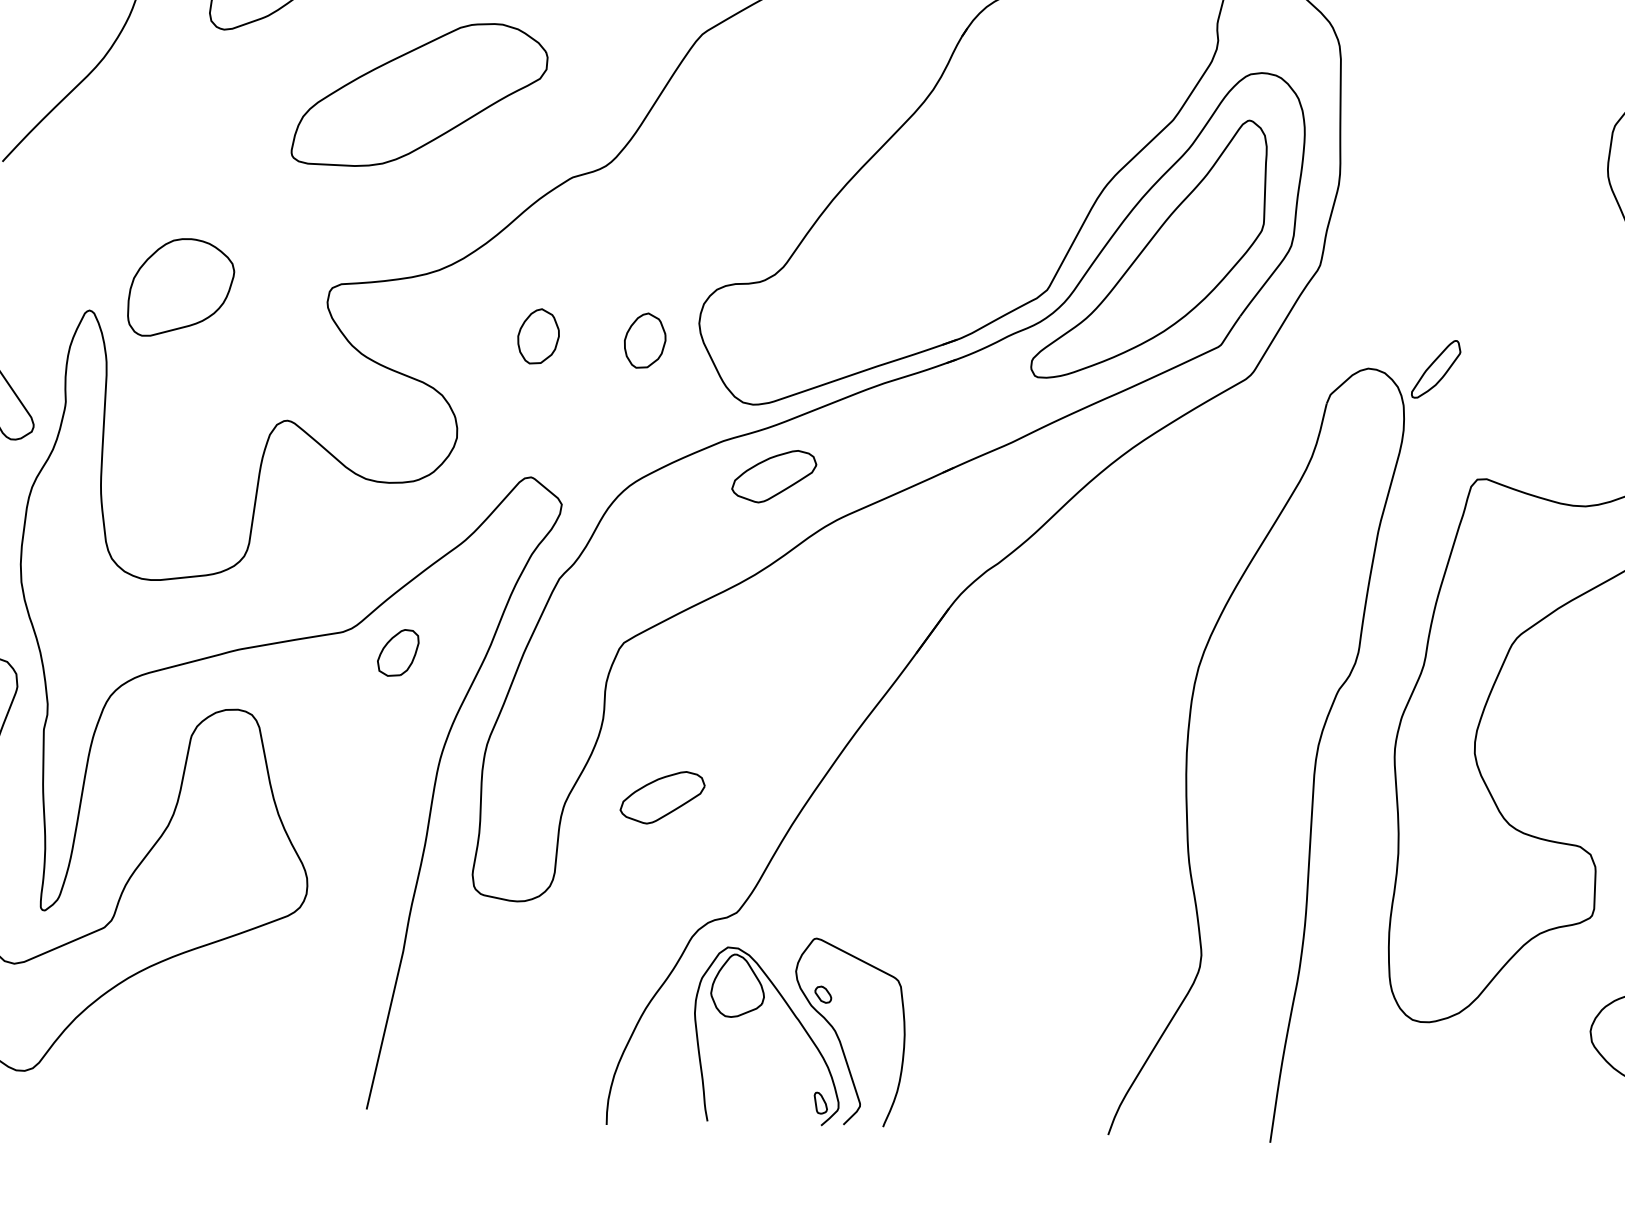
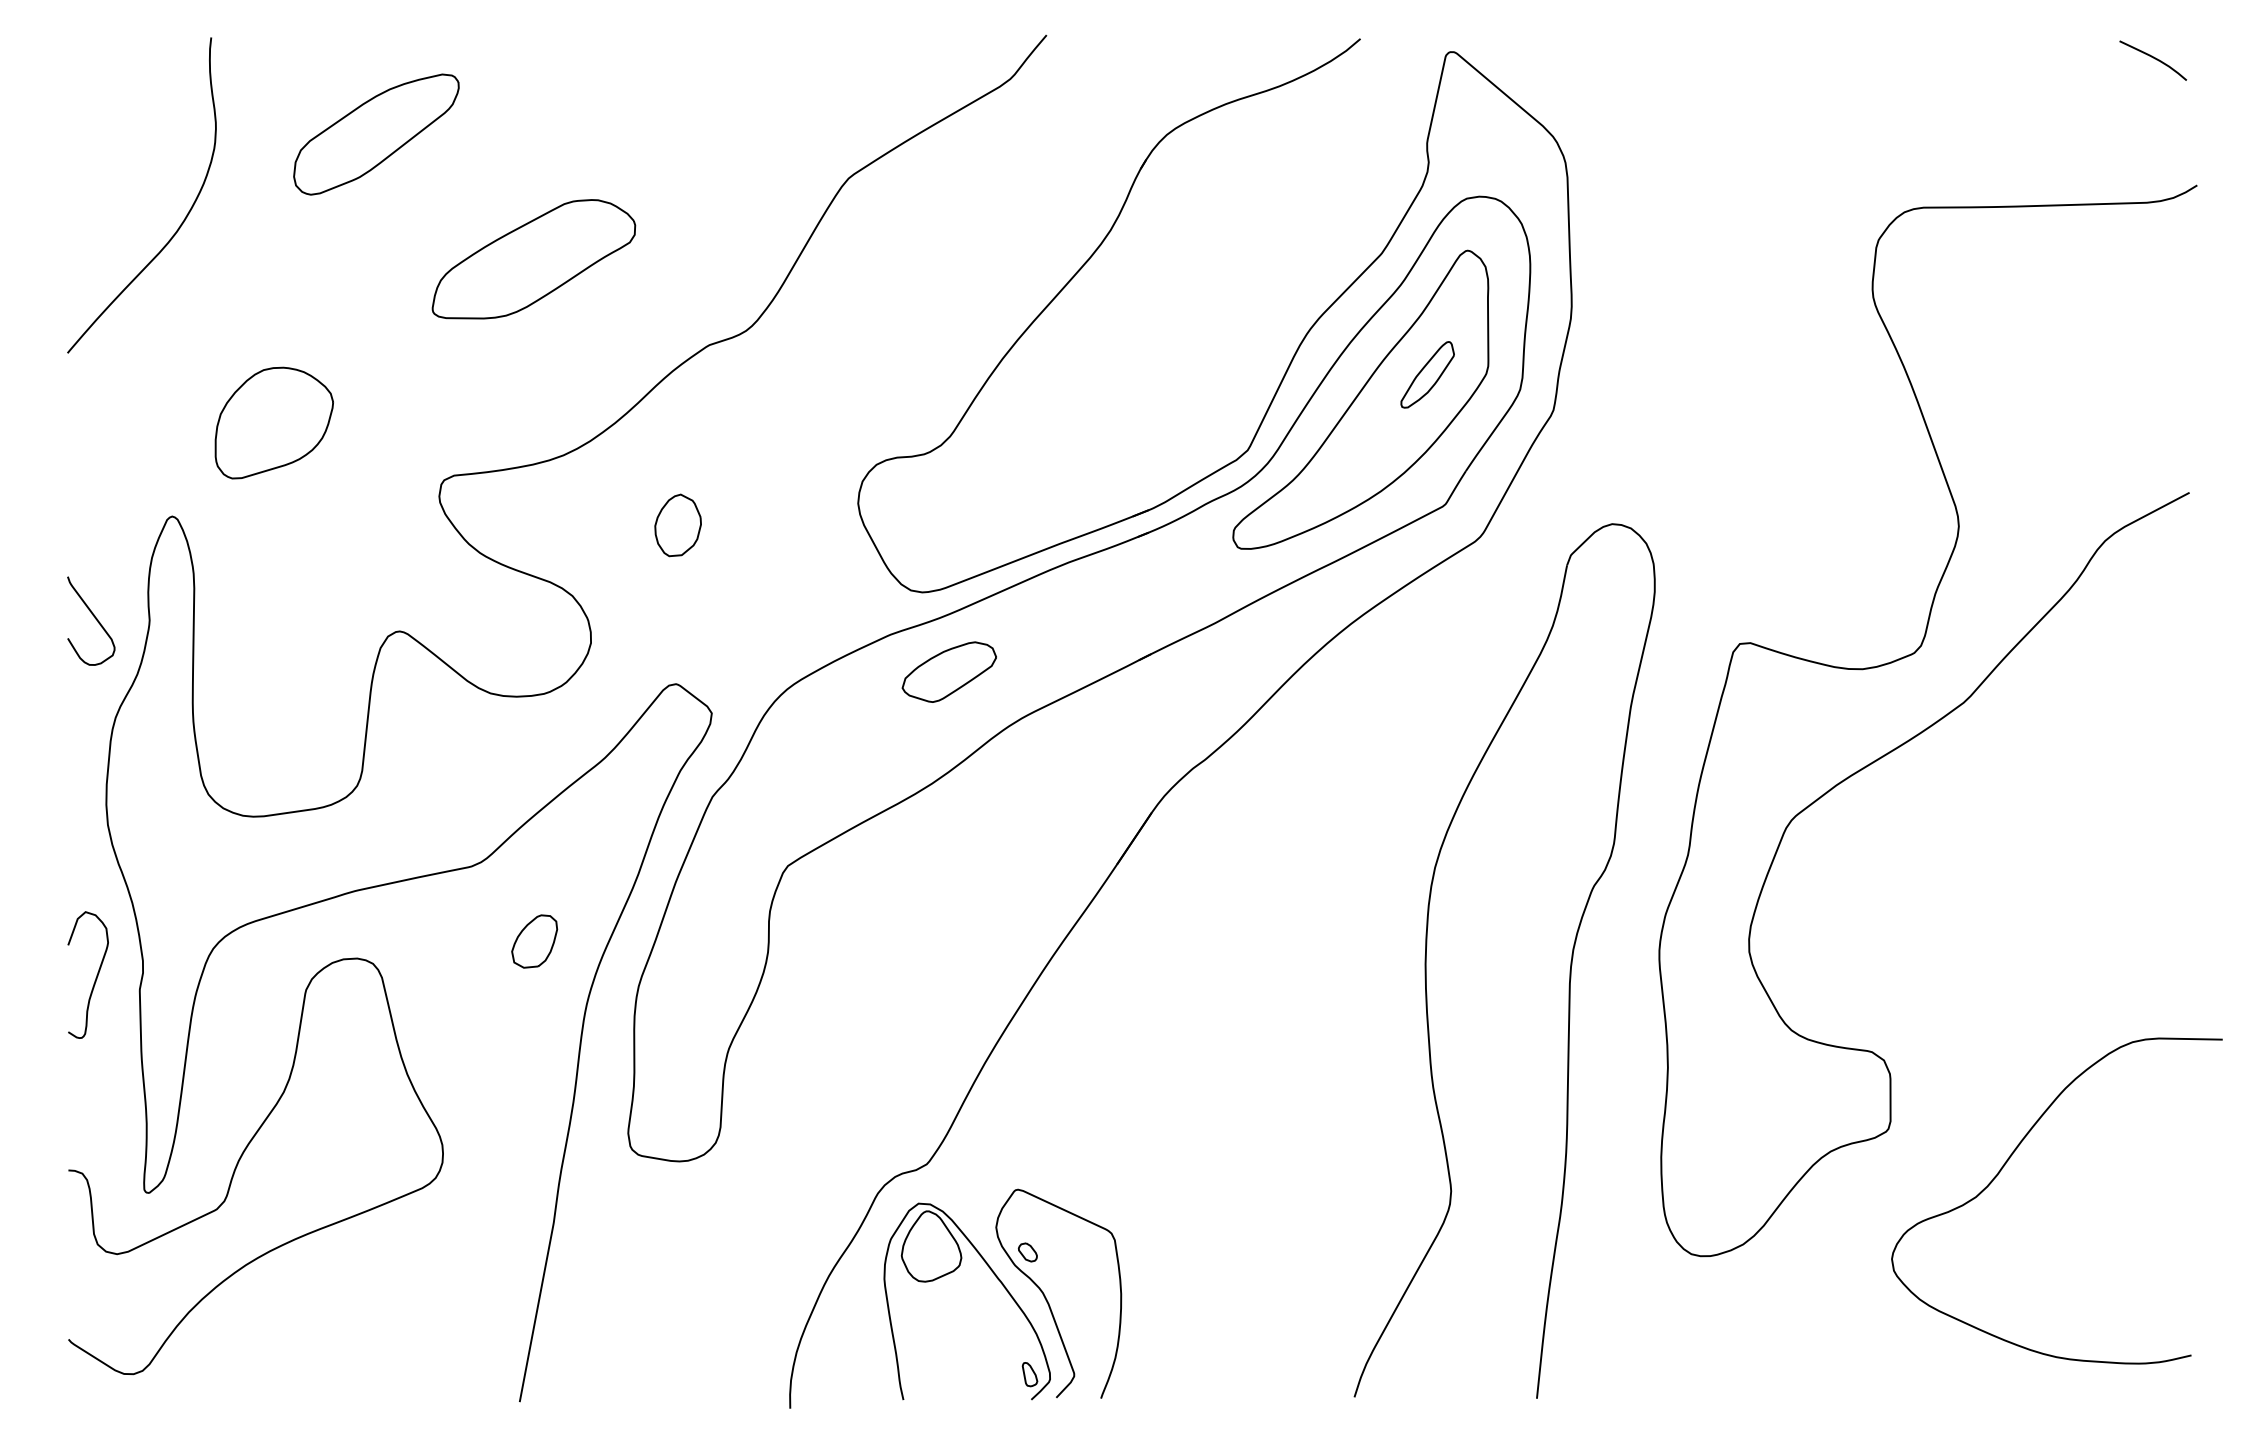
part: (419, 95) -> (533, 259), size x0.71
part: (180, 287) -> (273, 422), moved
part: (644, 340) -> (797, 525), removed
part: (1436, 369) -> (1427, 374), moved
part: (398, 652) -> (534, 941), moved
part: (661, 796) -> (837, 1037), removed

